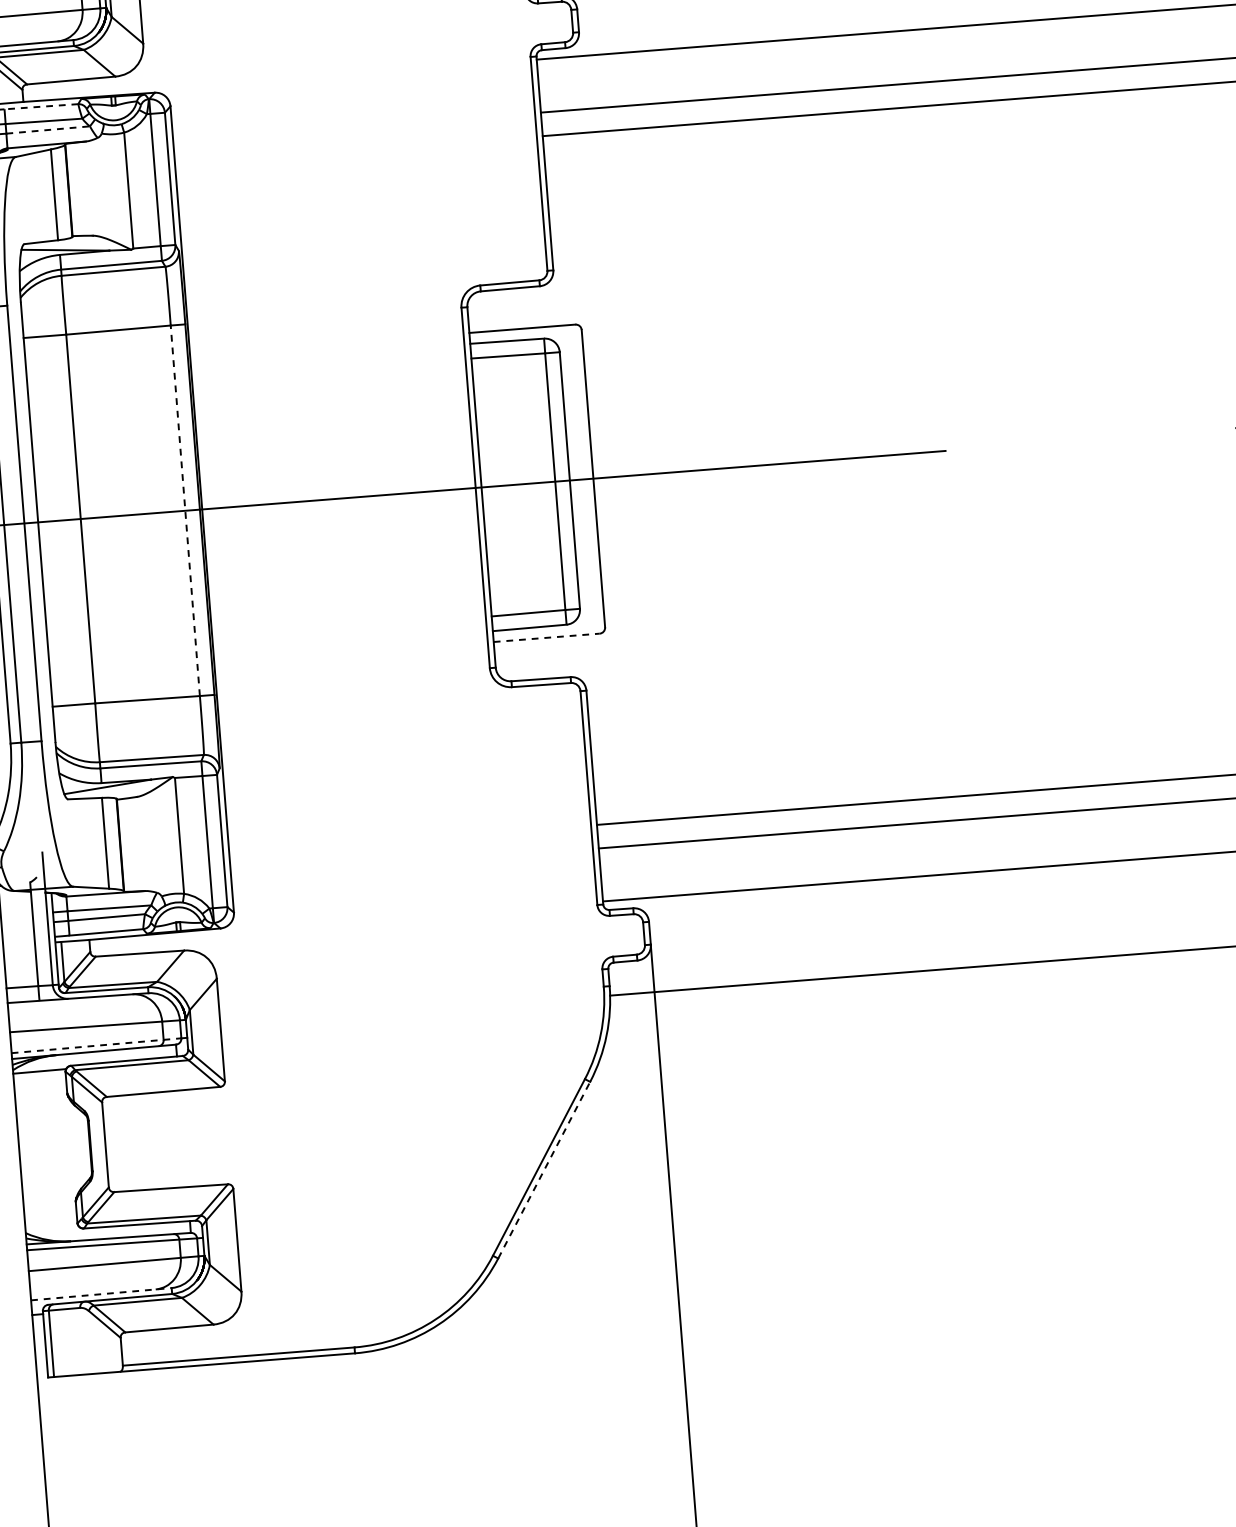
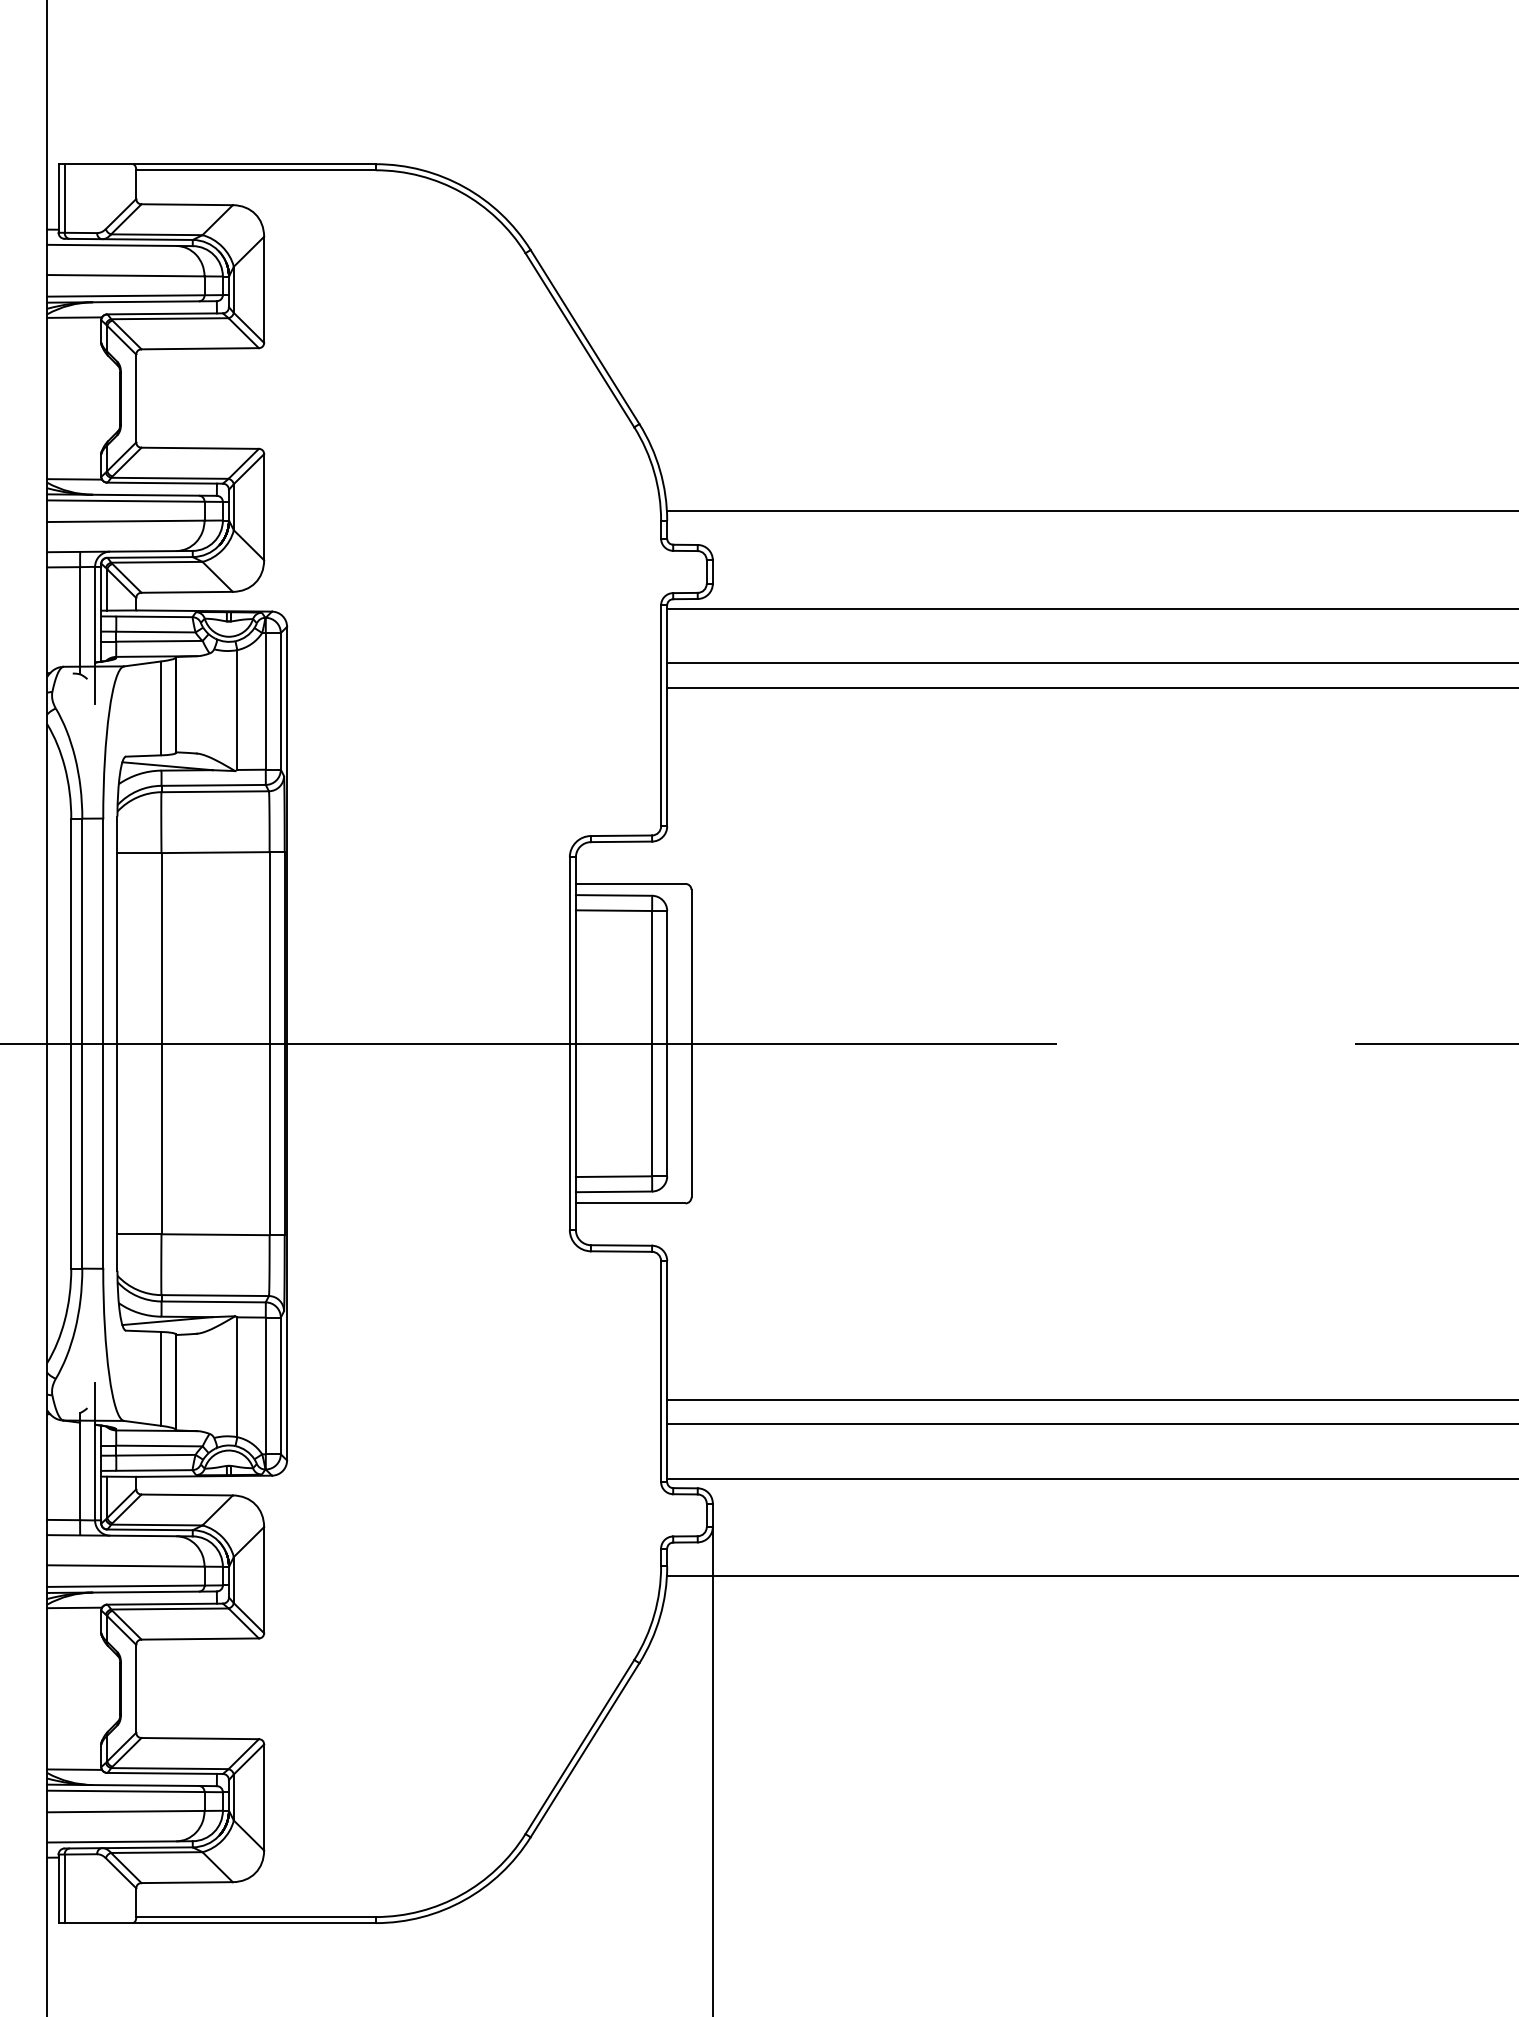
line: (40, 106) -> (153, 616), dashed -> solid
line: (48, 130) -> (159, 641), dashed -> solid
line: (185, 510) -> (269, 1043), dashed -> solid
line: (546, 637) -> (630, 1203), dashed -> solid
line: (96, 1046) -> (135, 1586), dashed -> solid
line: (544, 1170) -> (585, 1750), dashed -> solid
line: (51, 1227) -> (74, 1769), added
line: (101, 1293) -> (120, 1841), dashed -> solid

